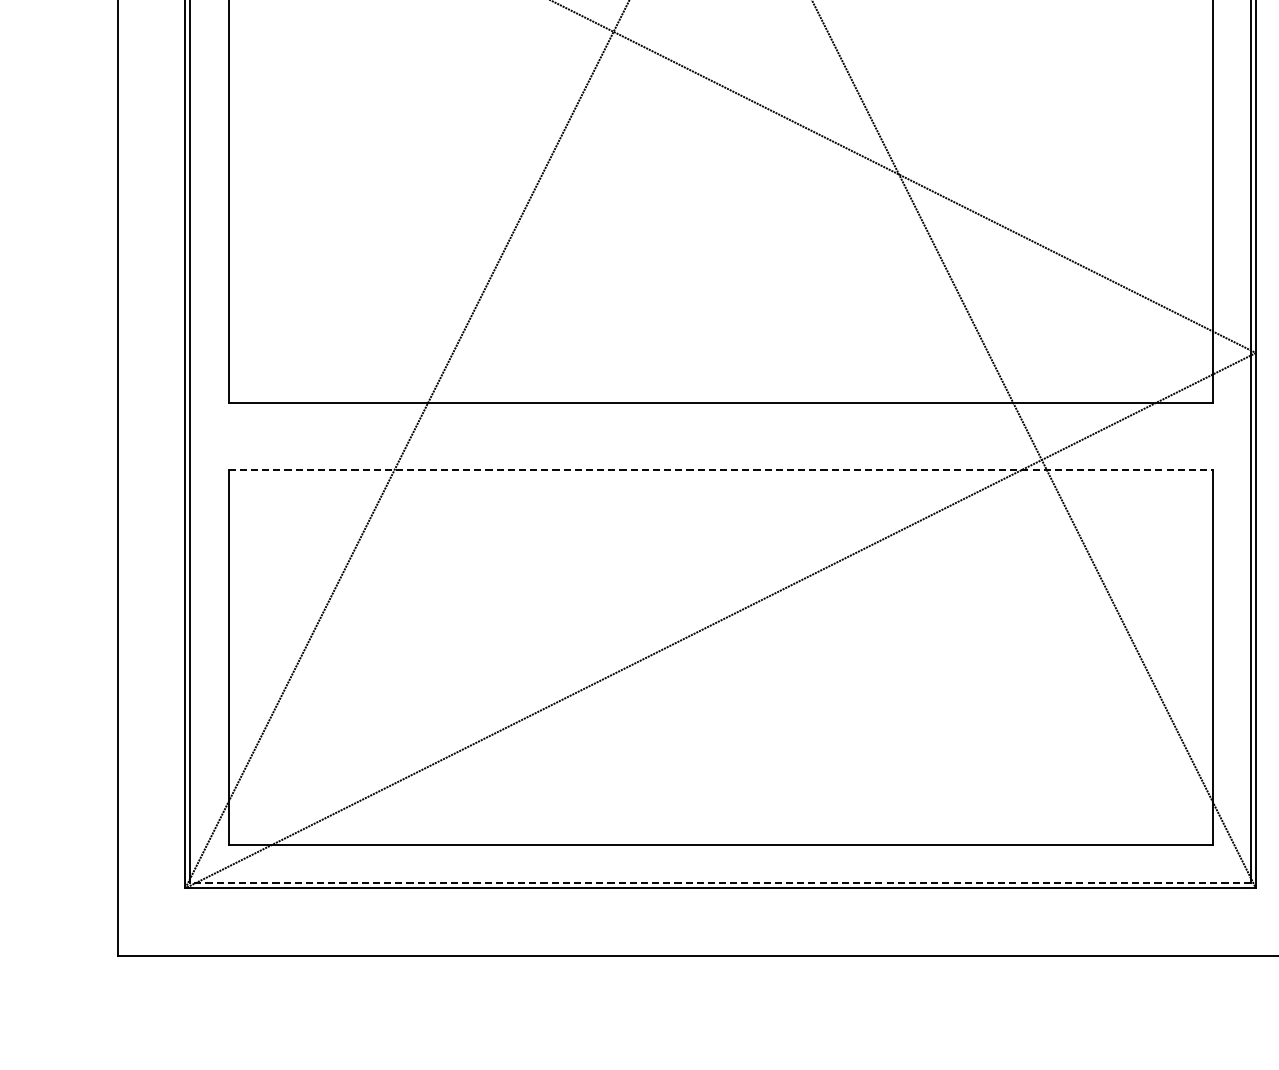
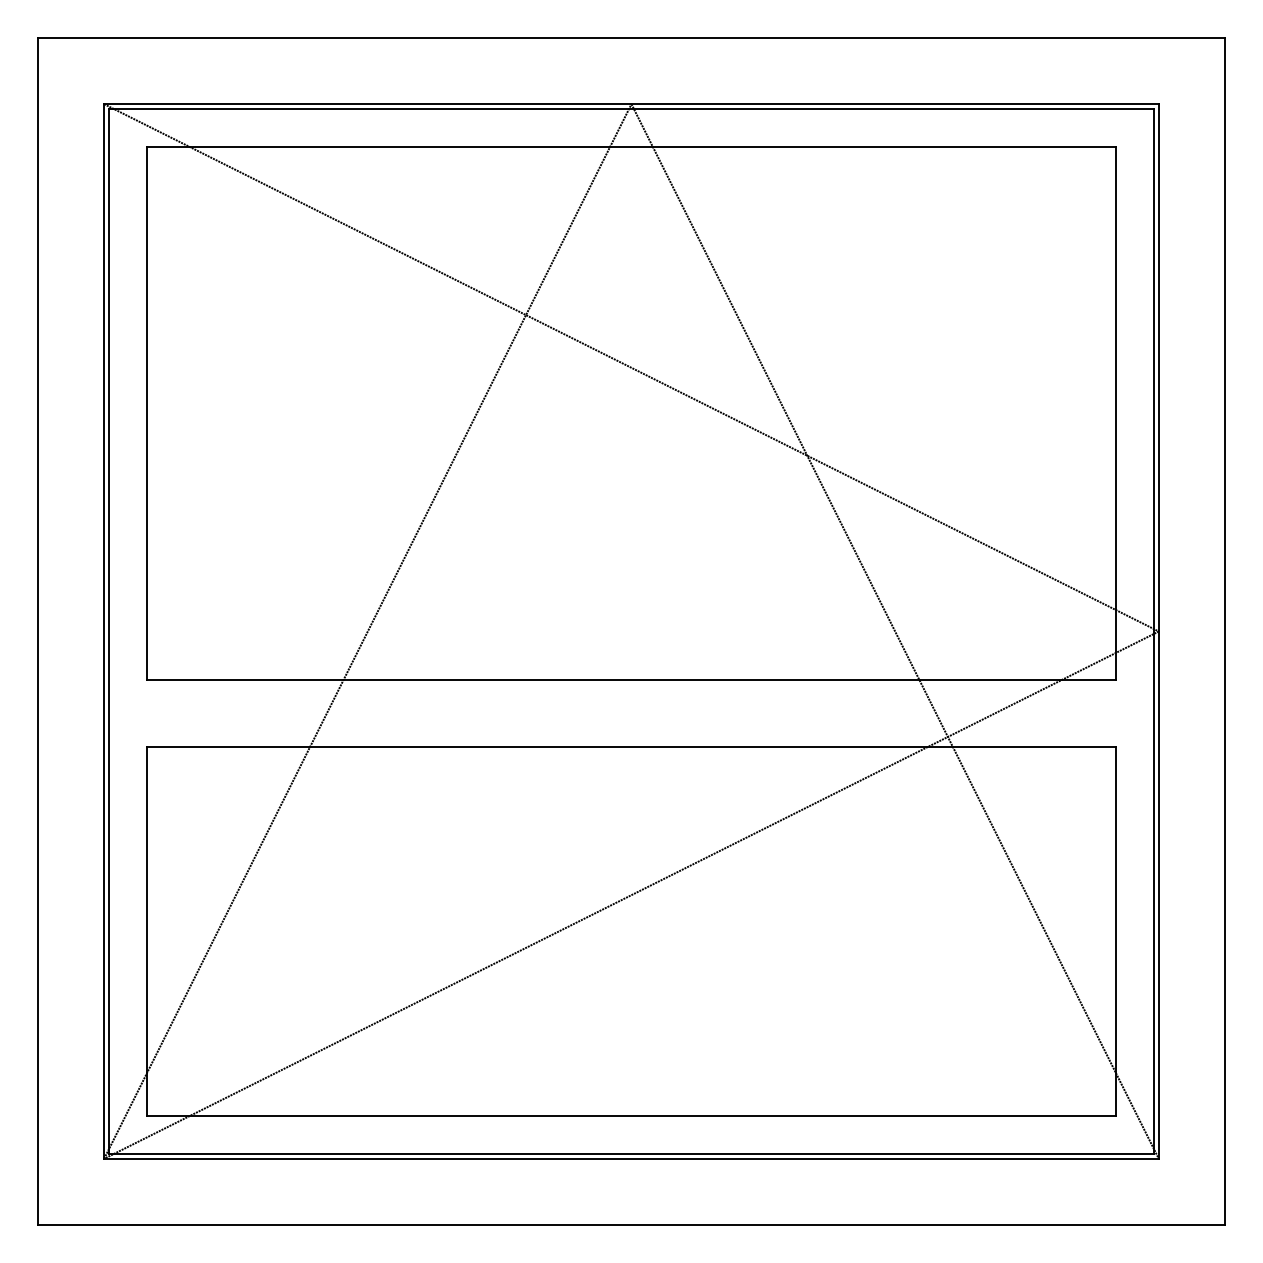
line: (720, 469) -> (631, 746), dashed -> solid
line: (720, 882) -> (631, 1153), dashed -> solid

